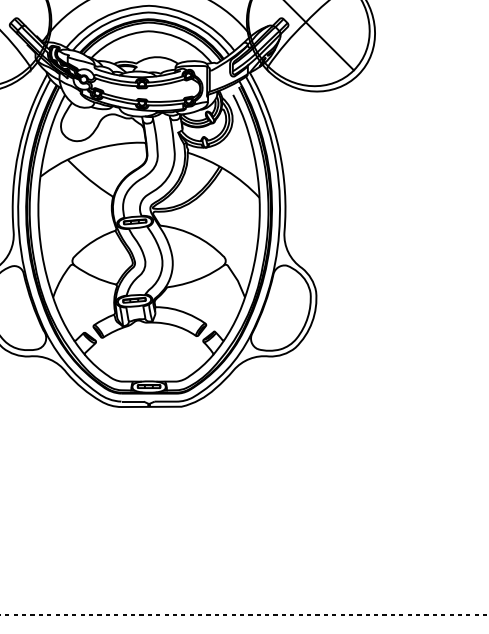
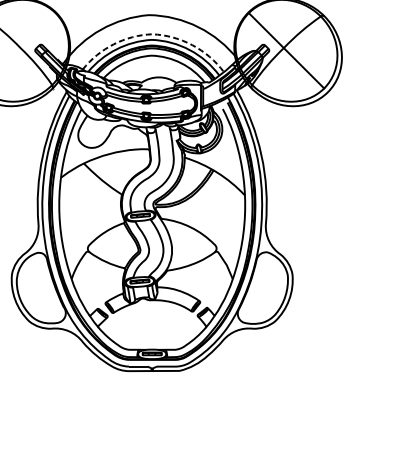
line: (154, 6) -> (156, 34), solid -> dashed

